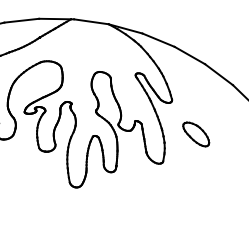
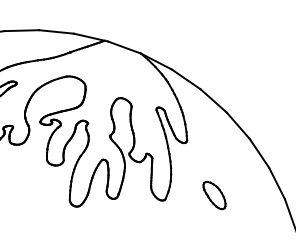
part: (196, 134) -> (214, 195), moved

